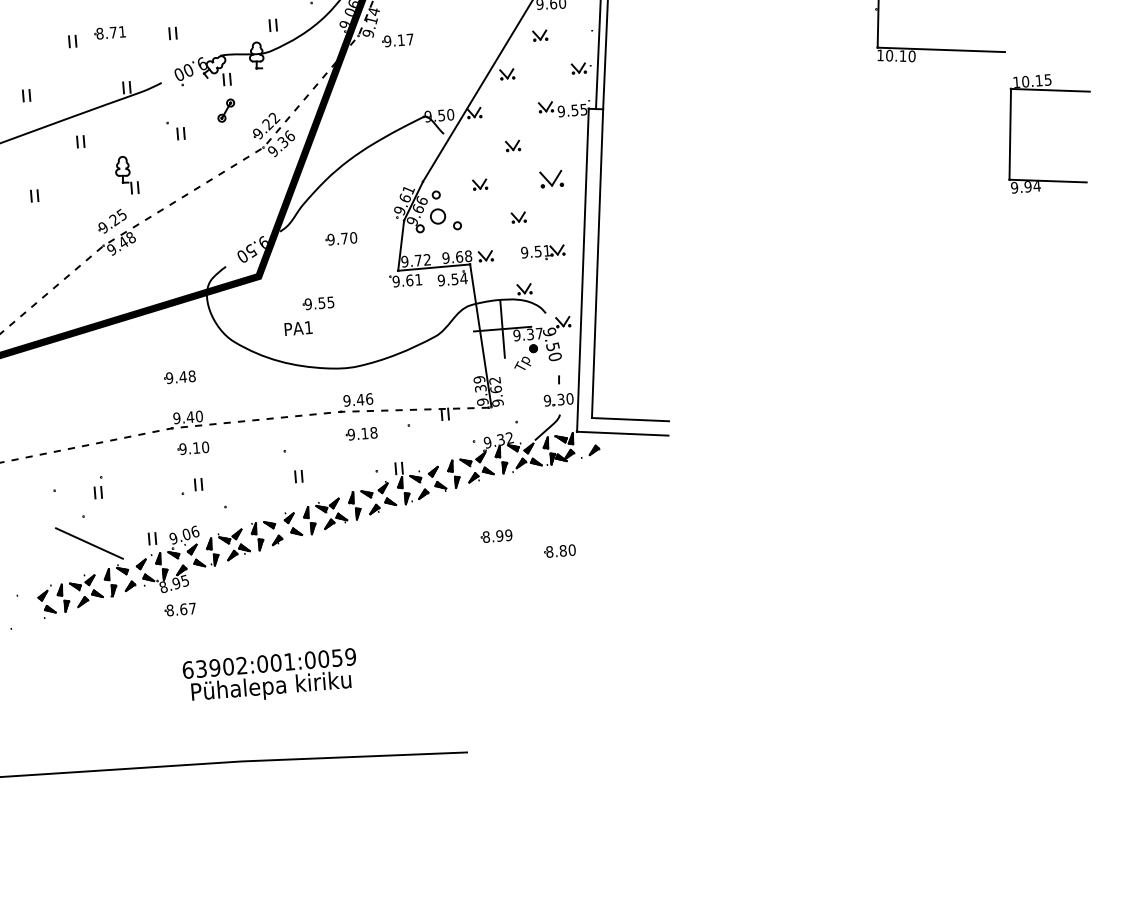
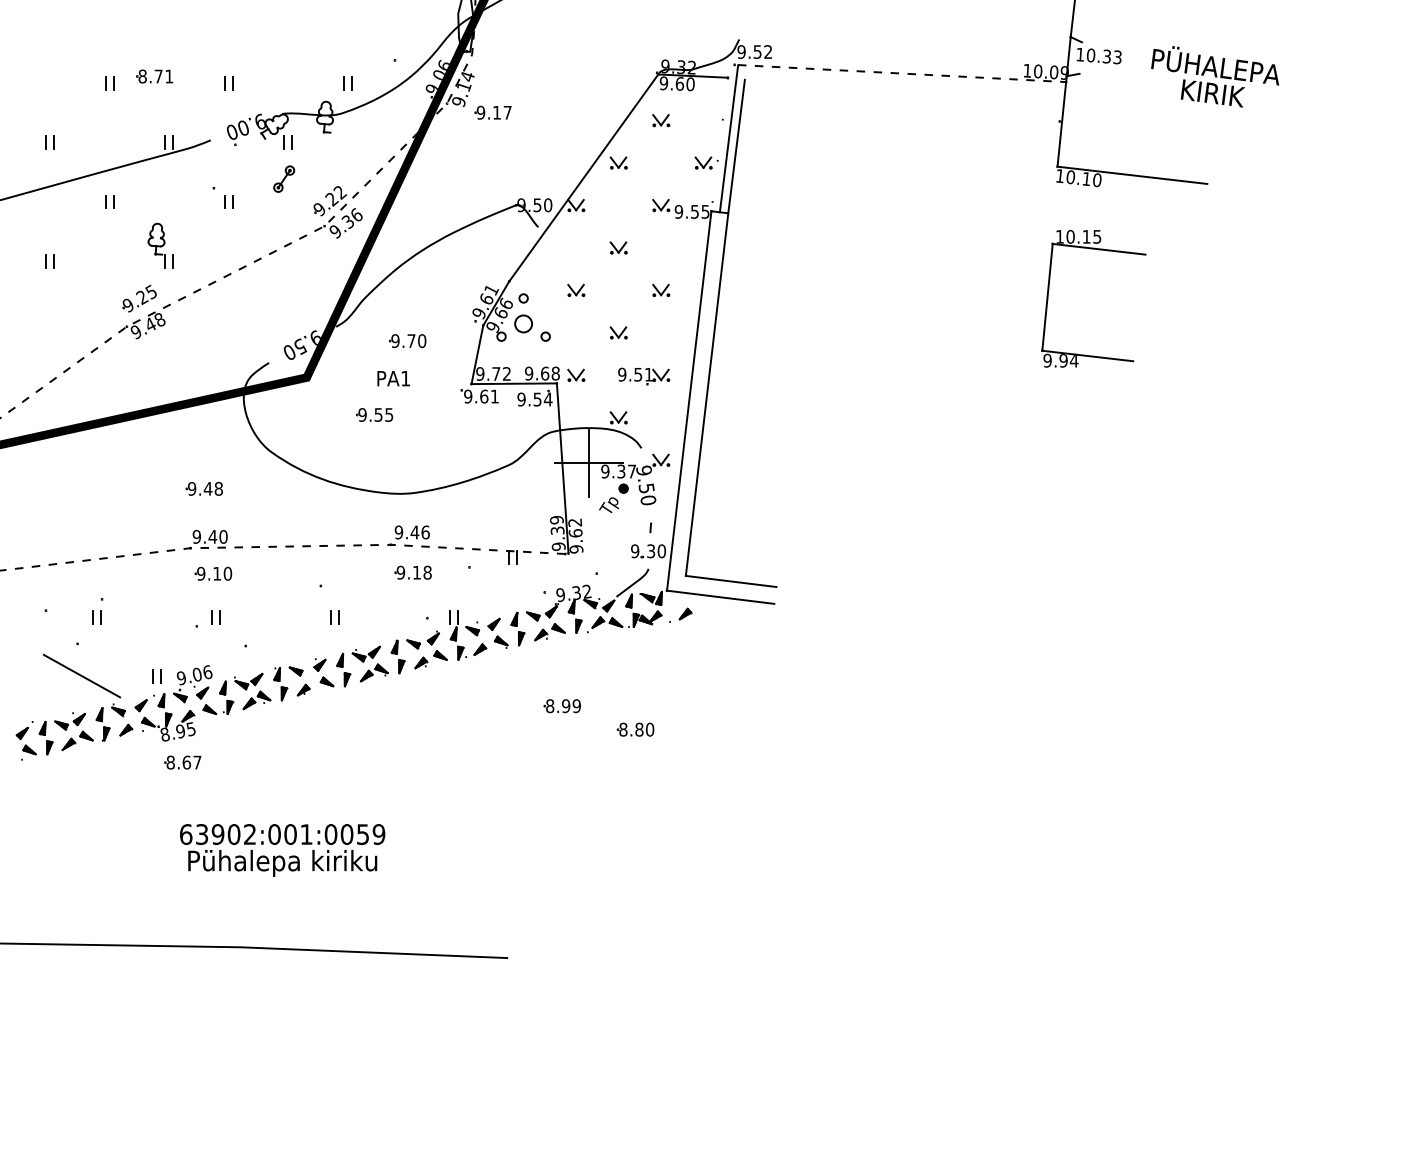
part: (1011, 128) -> (1049, 290), moved
part: (551, 178) -> (661, 289), size x0.62
text: (298, 328) -> (393, 378), moved

